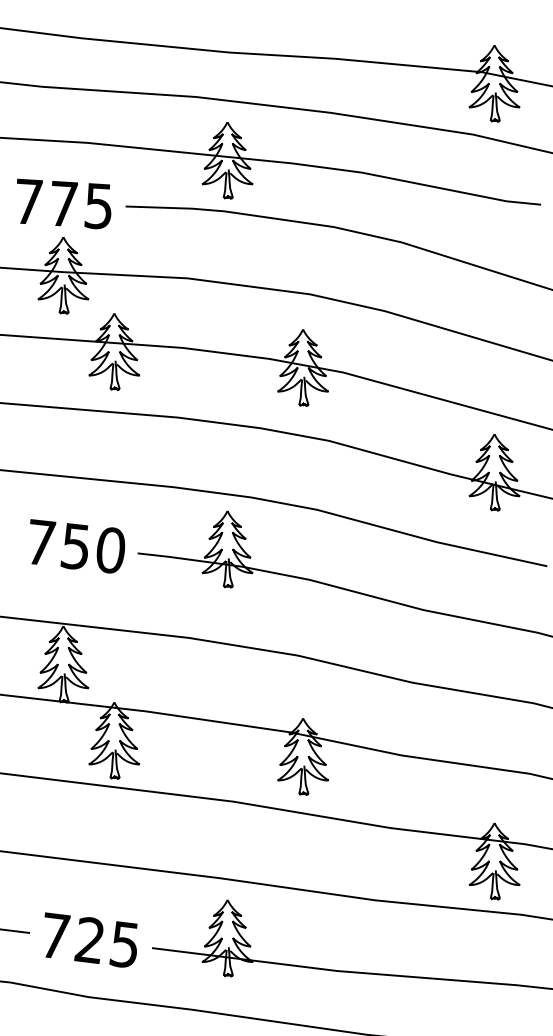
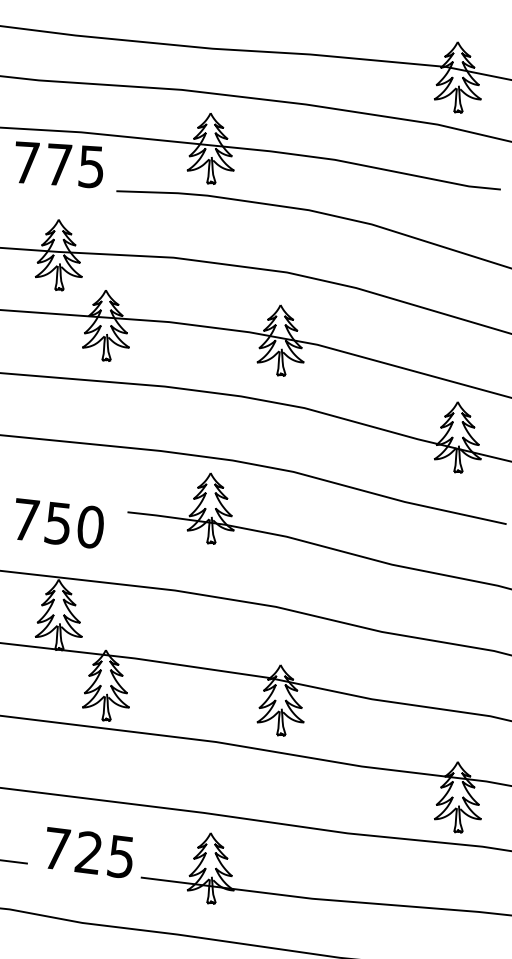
text: (64, 203) -> (59, 164), moved
text: (77, 546) -> (59, 523), moved
text: (90, 939) -> (89, 852), moved

